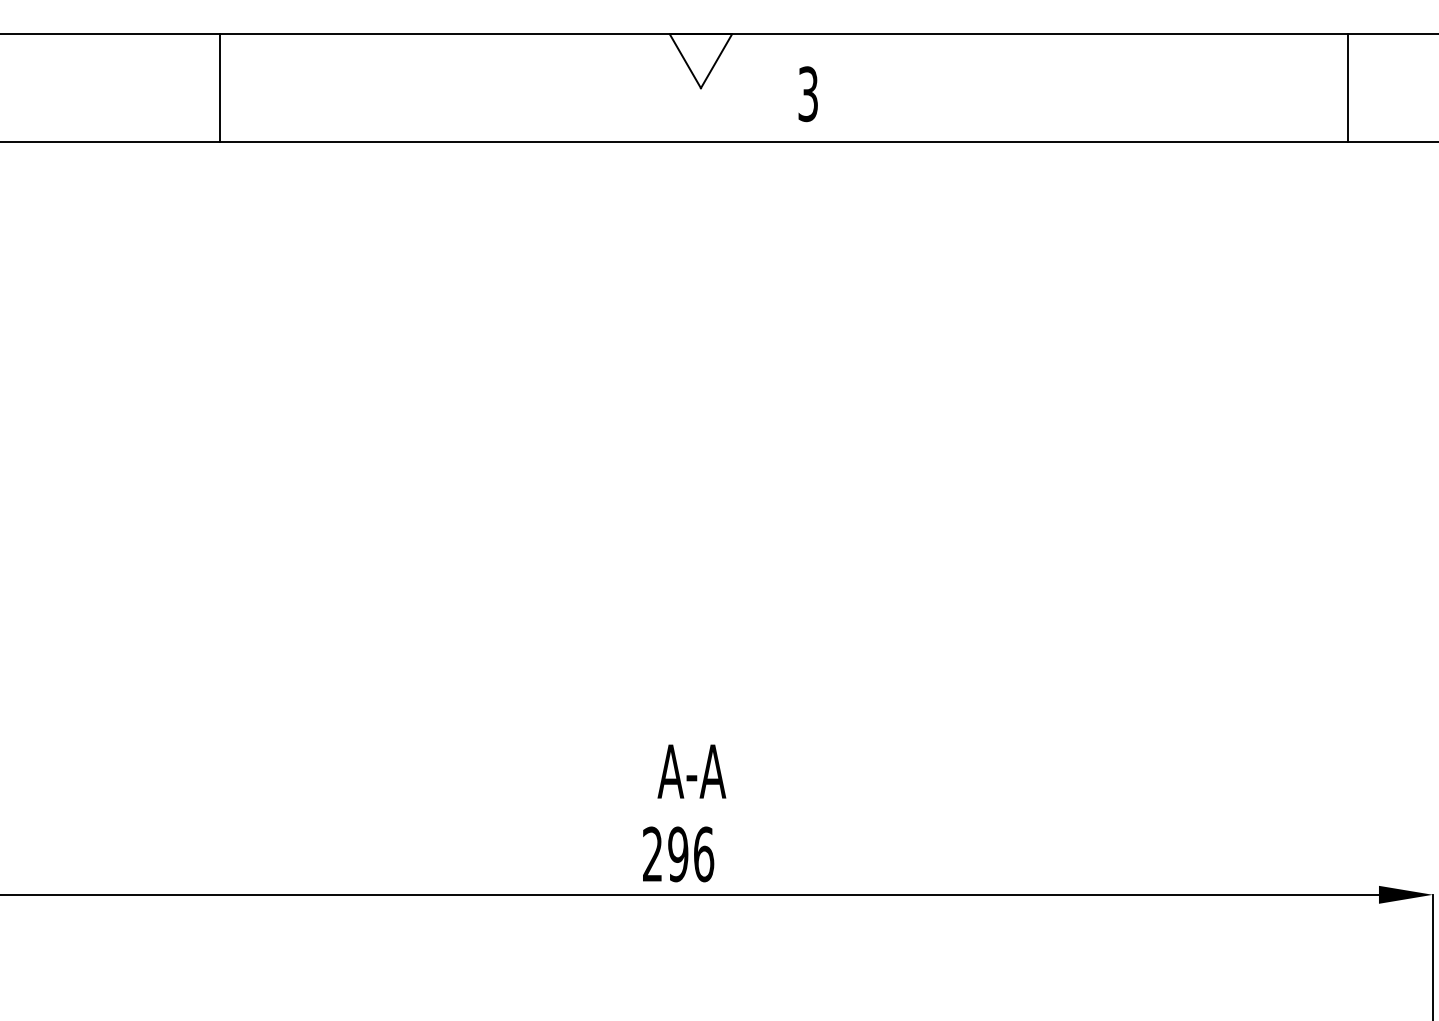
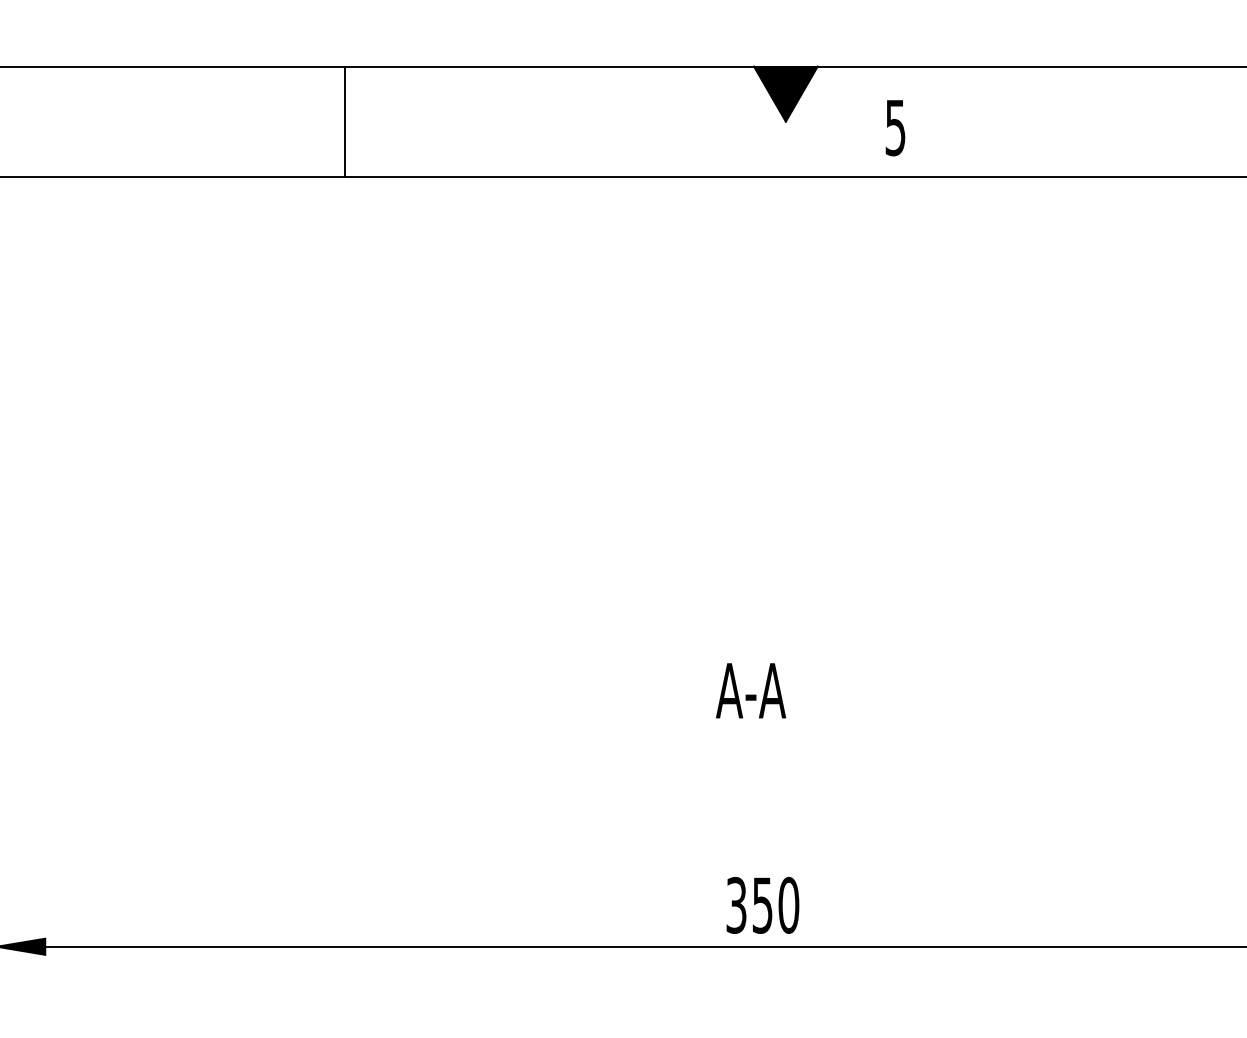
fill: (700, 61) -> (785, 94), added
line: (219, 88) -> (344, 121), moved
text: (808, 93) -> (895, 127), 3 -> 5
text: (691, 771) -> (750, 690), moved
text: (678, 854) -> (762, 905), 296 -> 350

